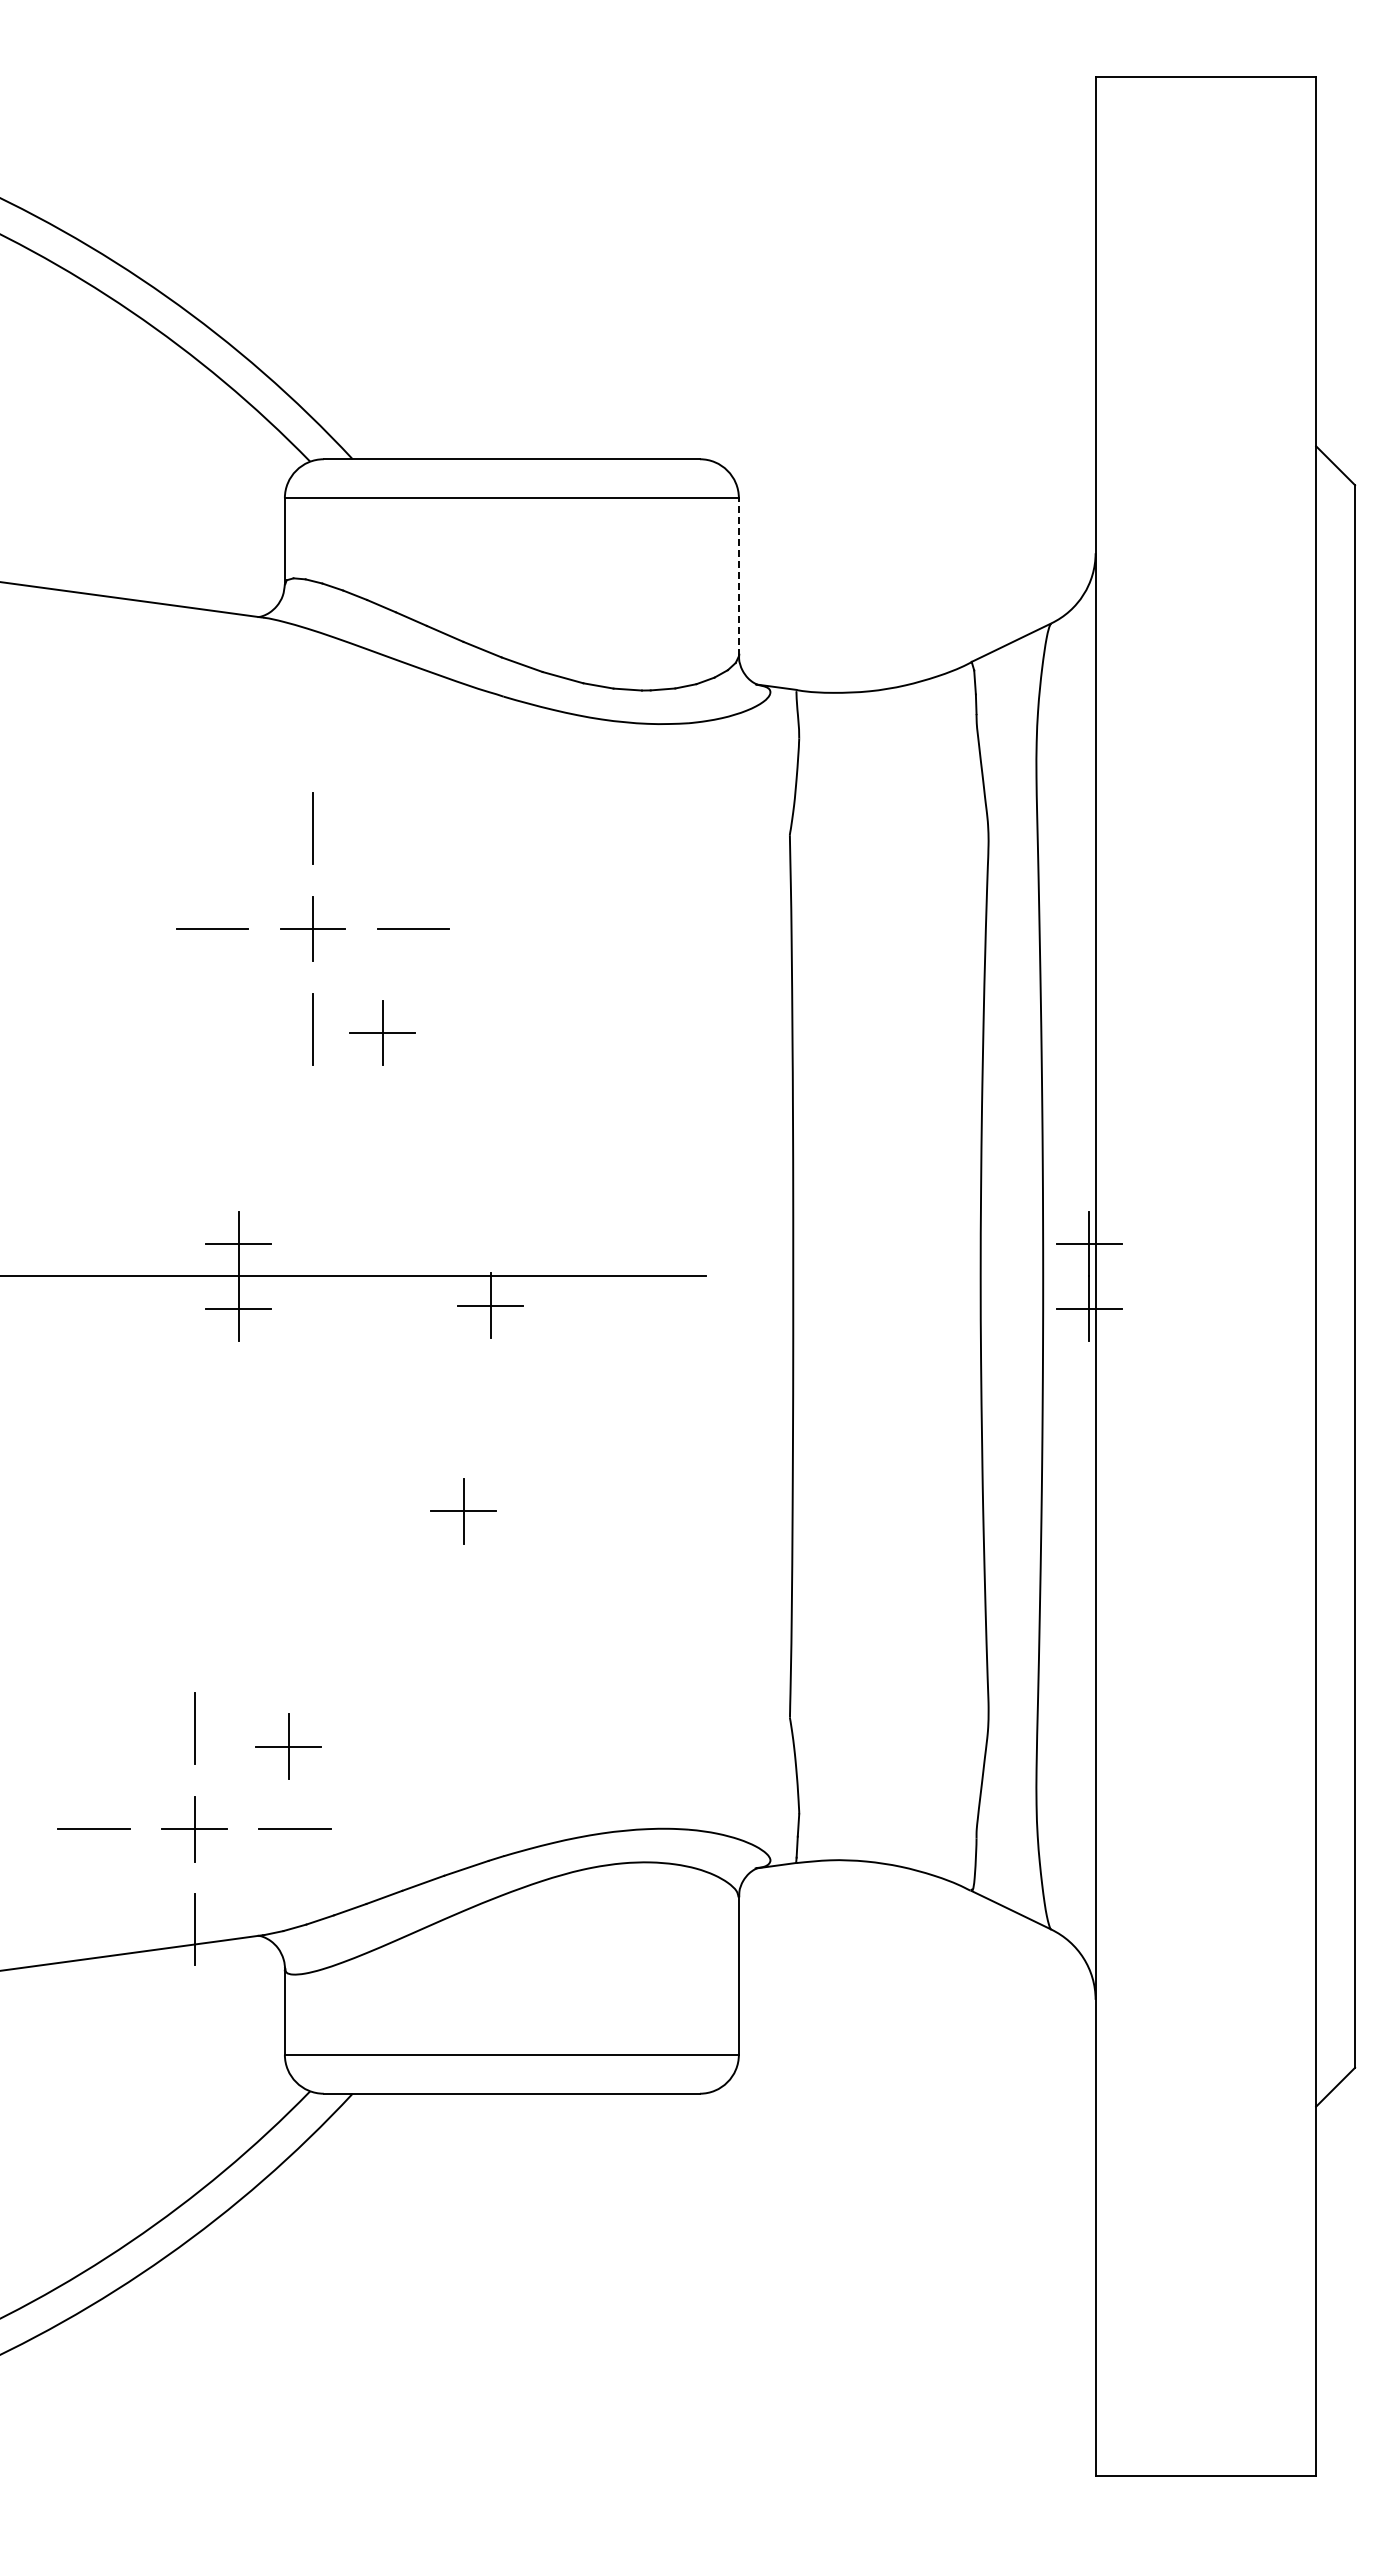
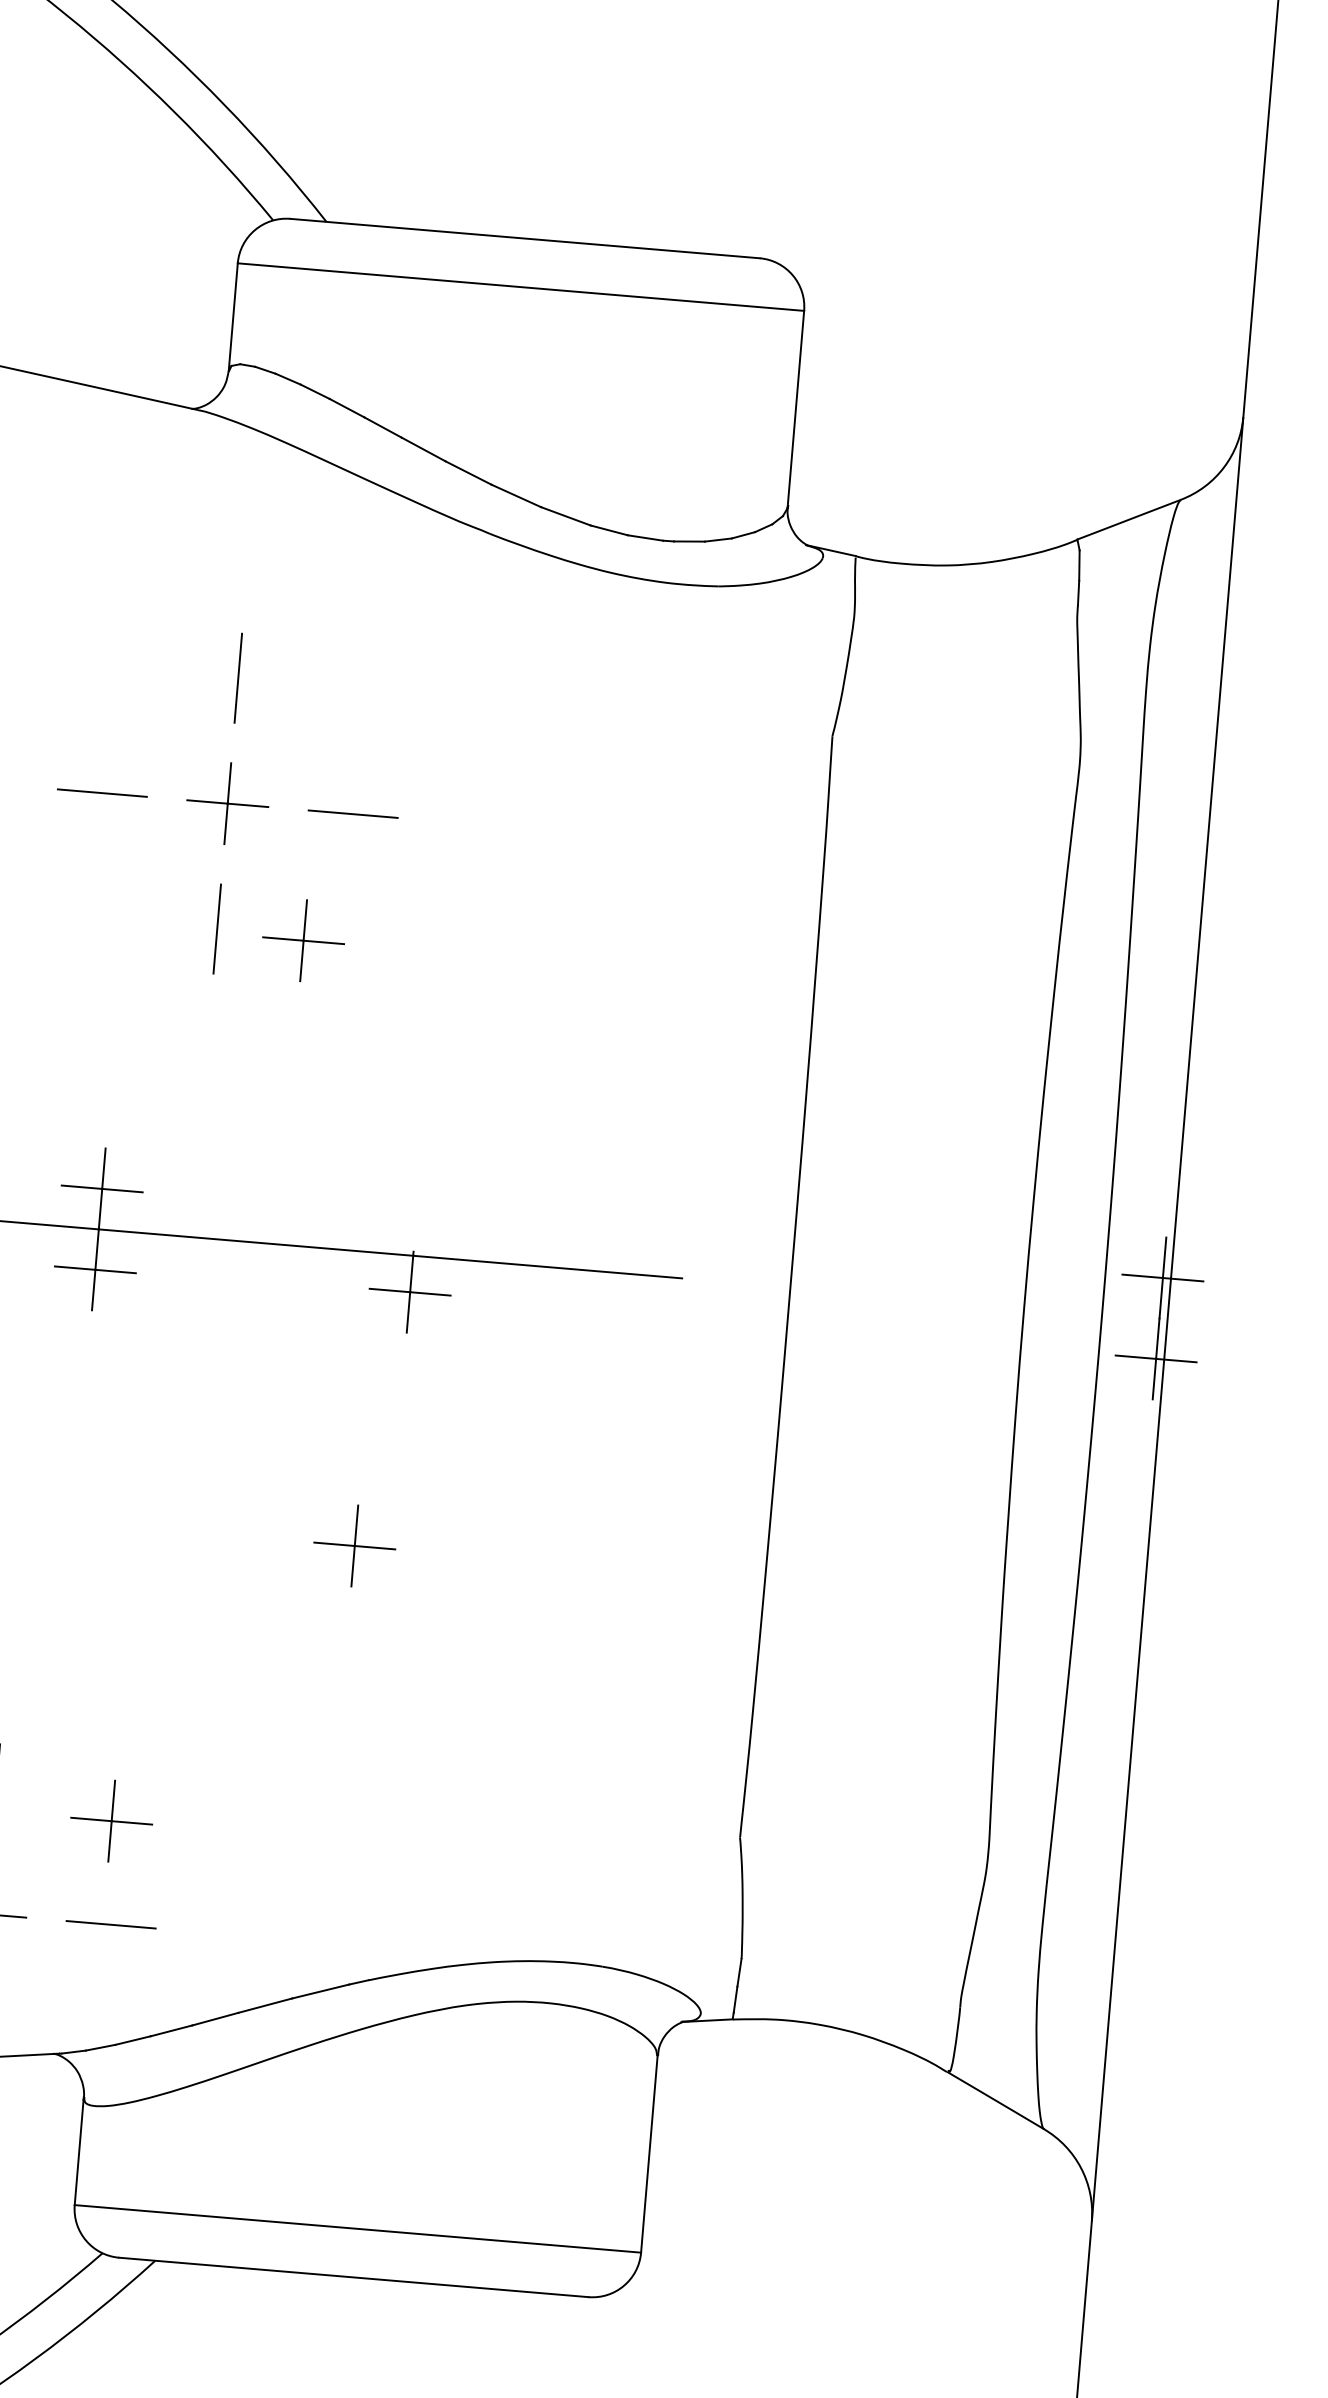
line: (738, 576) -> (795, 408), dashed -> solid

